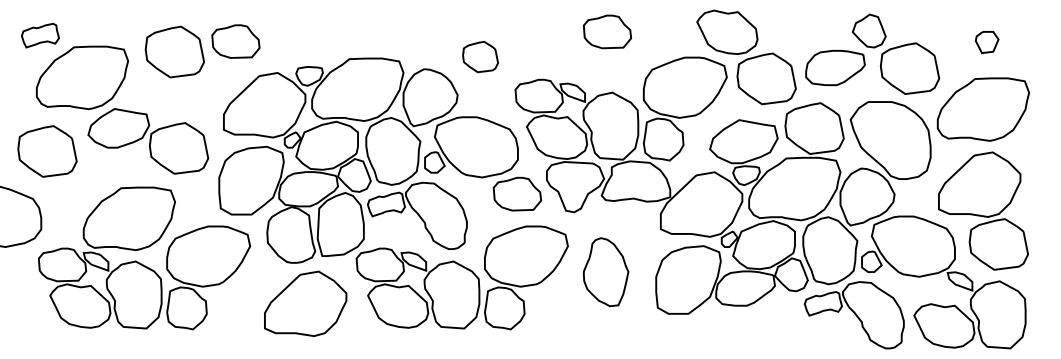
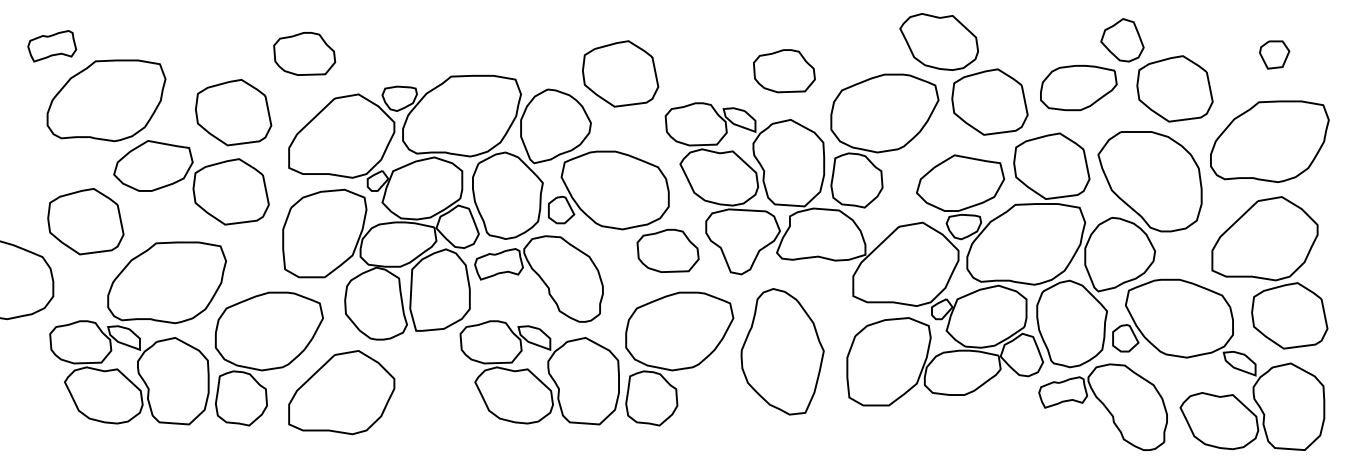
part: (607, 31) -> (784, 70), moved
part: (174, 51) -> (233, 111), moved
part: (480, 56) -> (620, 73), size x1.67
part: (47, 151) -> (85, 221), moved
part: (605, 271) -> (781, 350), size x1.43
part: (305, 303) -> (341, 392), moved

